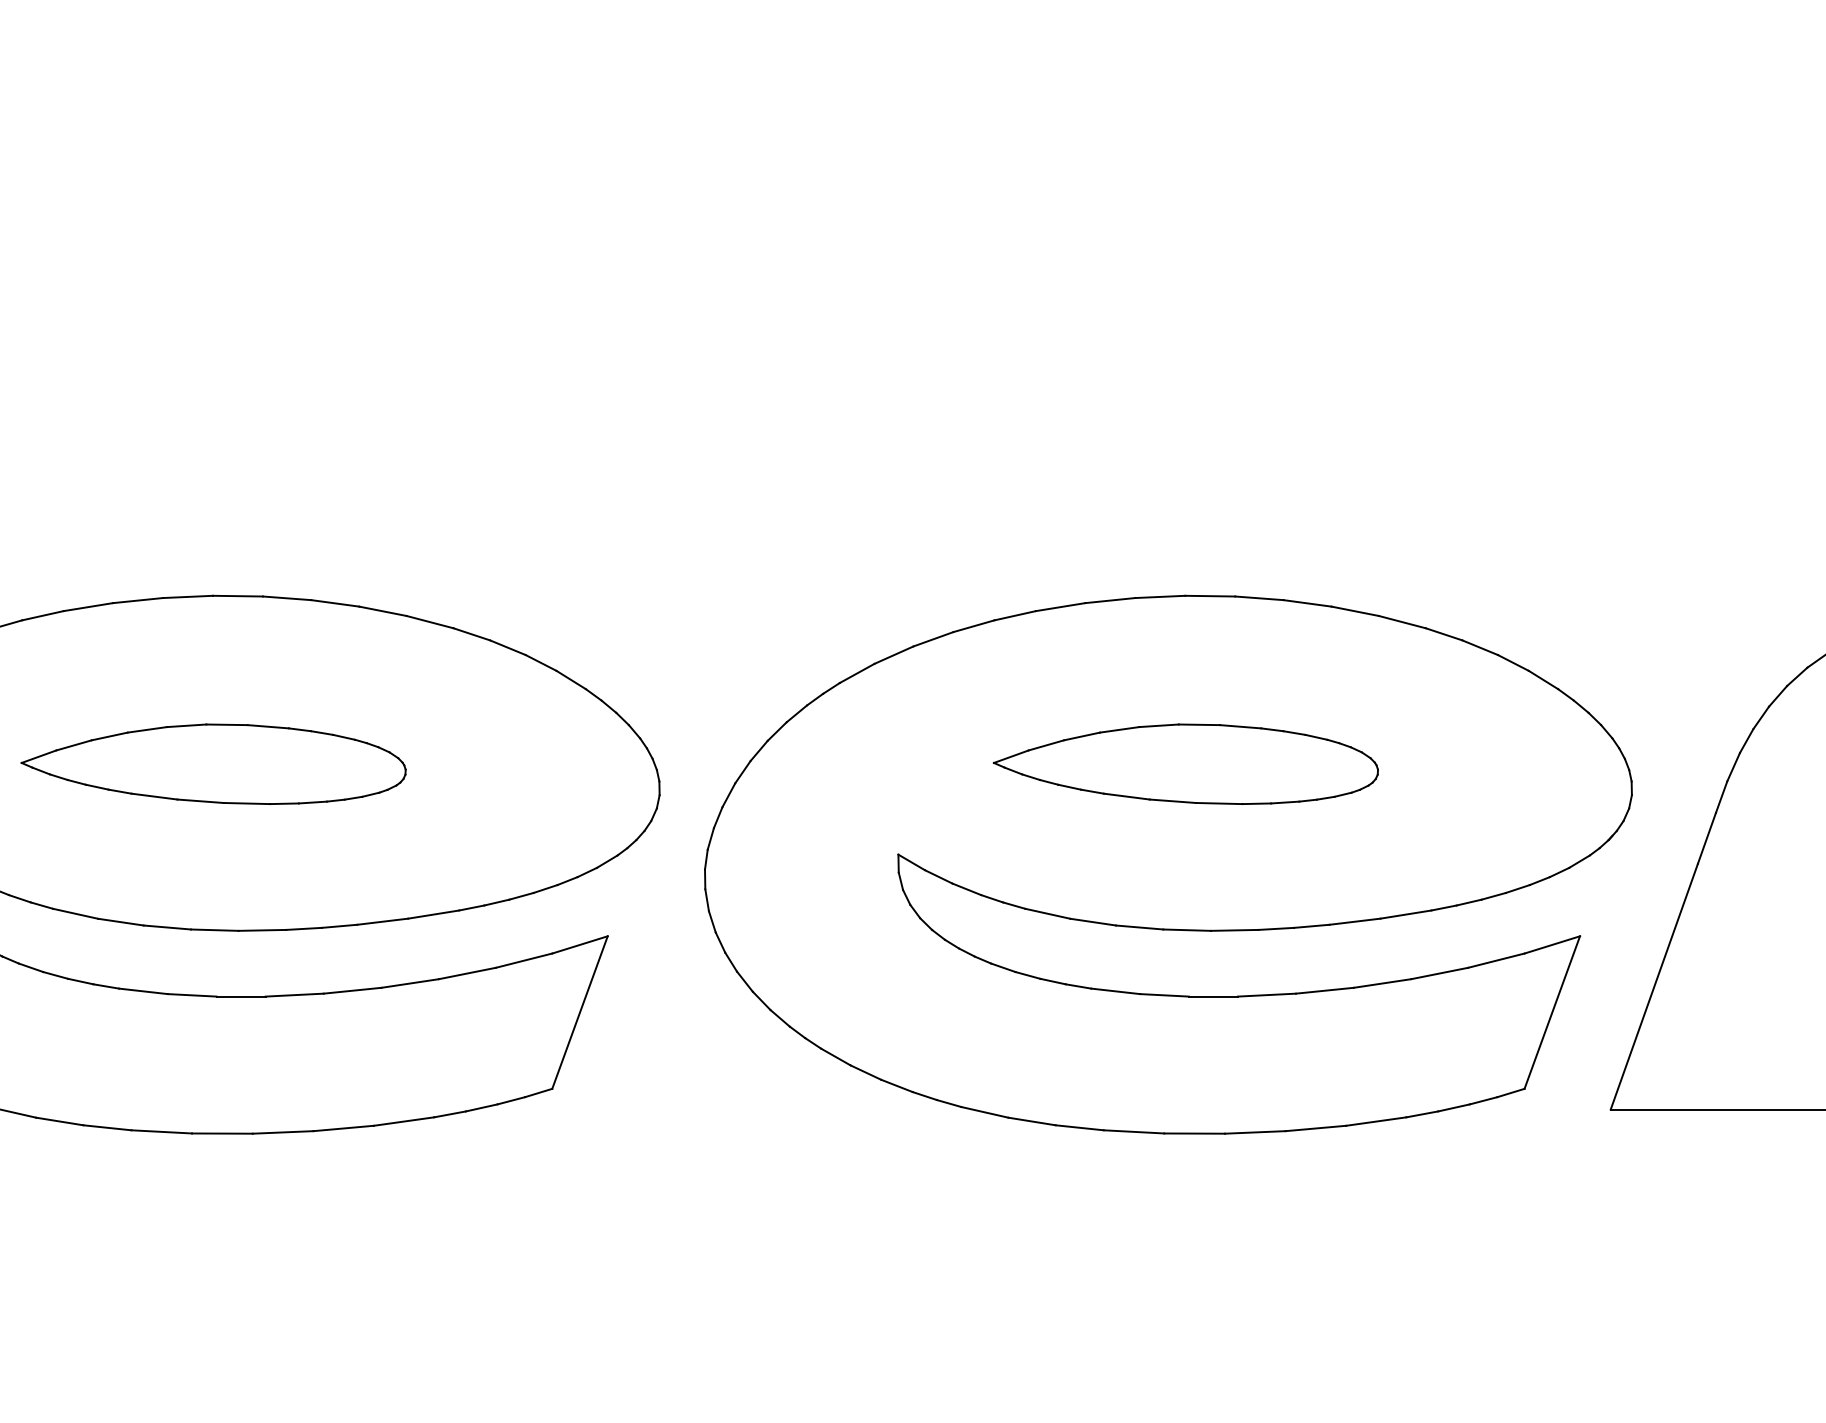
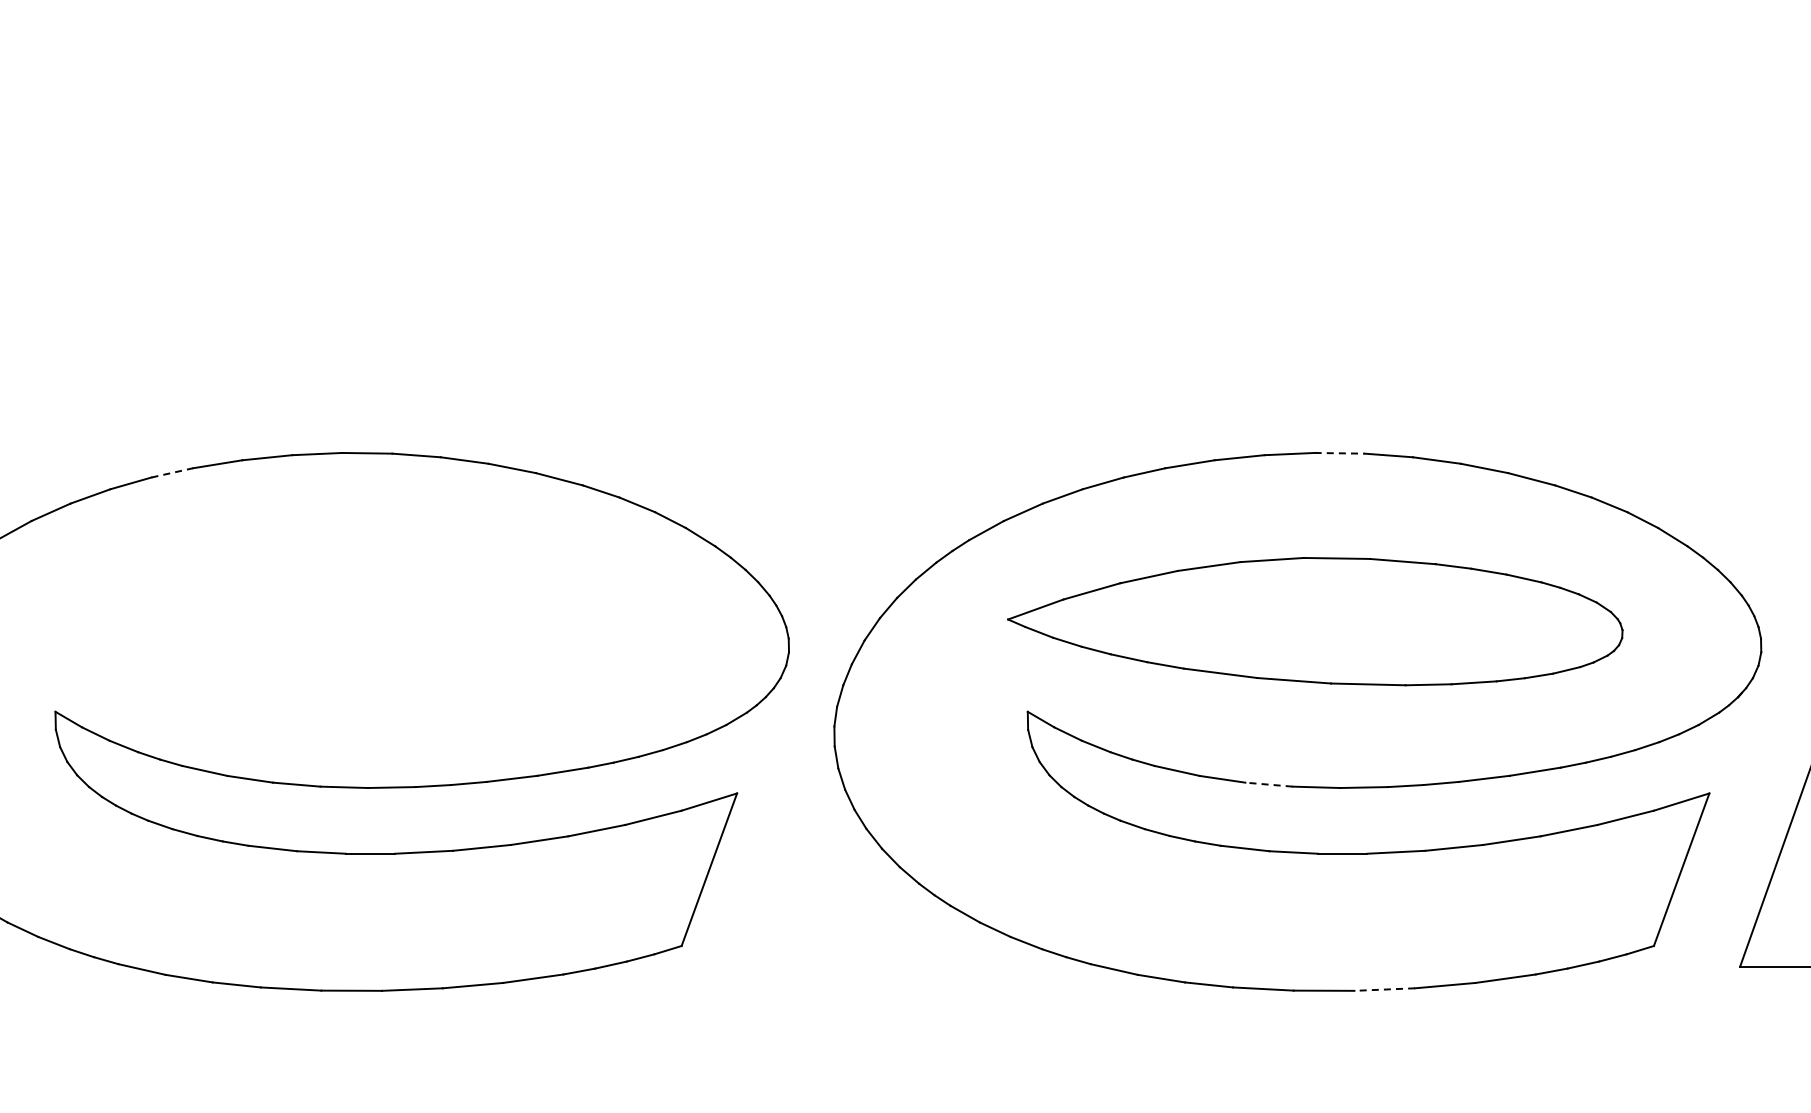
line: (1210, 596) -> (1339, 453), solid -> dashed
line: (43, 615) -> (172, 472), solid -> dashed
part: (213, 763) -> (342, 620), removed
part: (1185, 763) -> (1314, 620), size x1.6
line: (1139, 927) -> (1268, 784), solid -> dashed
line: (1254, 1132) -> (1383, 989), solid -> dashed

